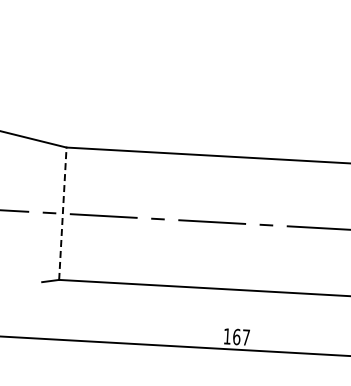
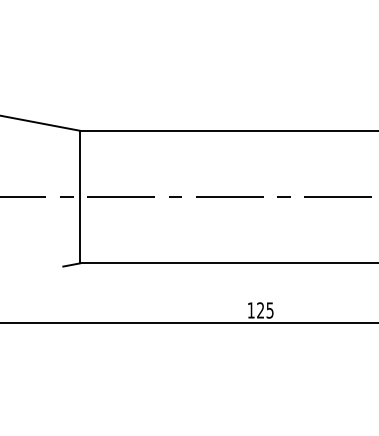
line: (63, 213) -> (80, 196), dashed -> solid
text: (241, 337) -> (265, 310), 167 -> 125

